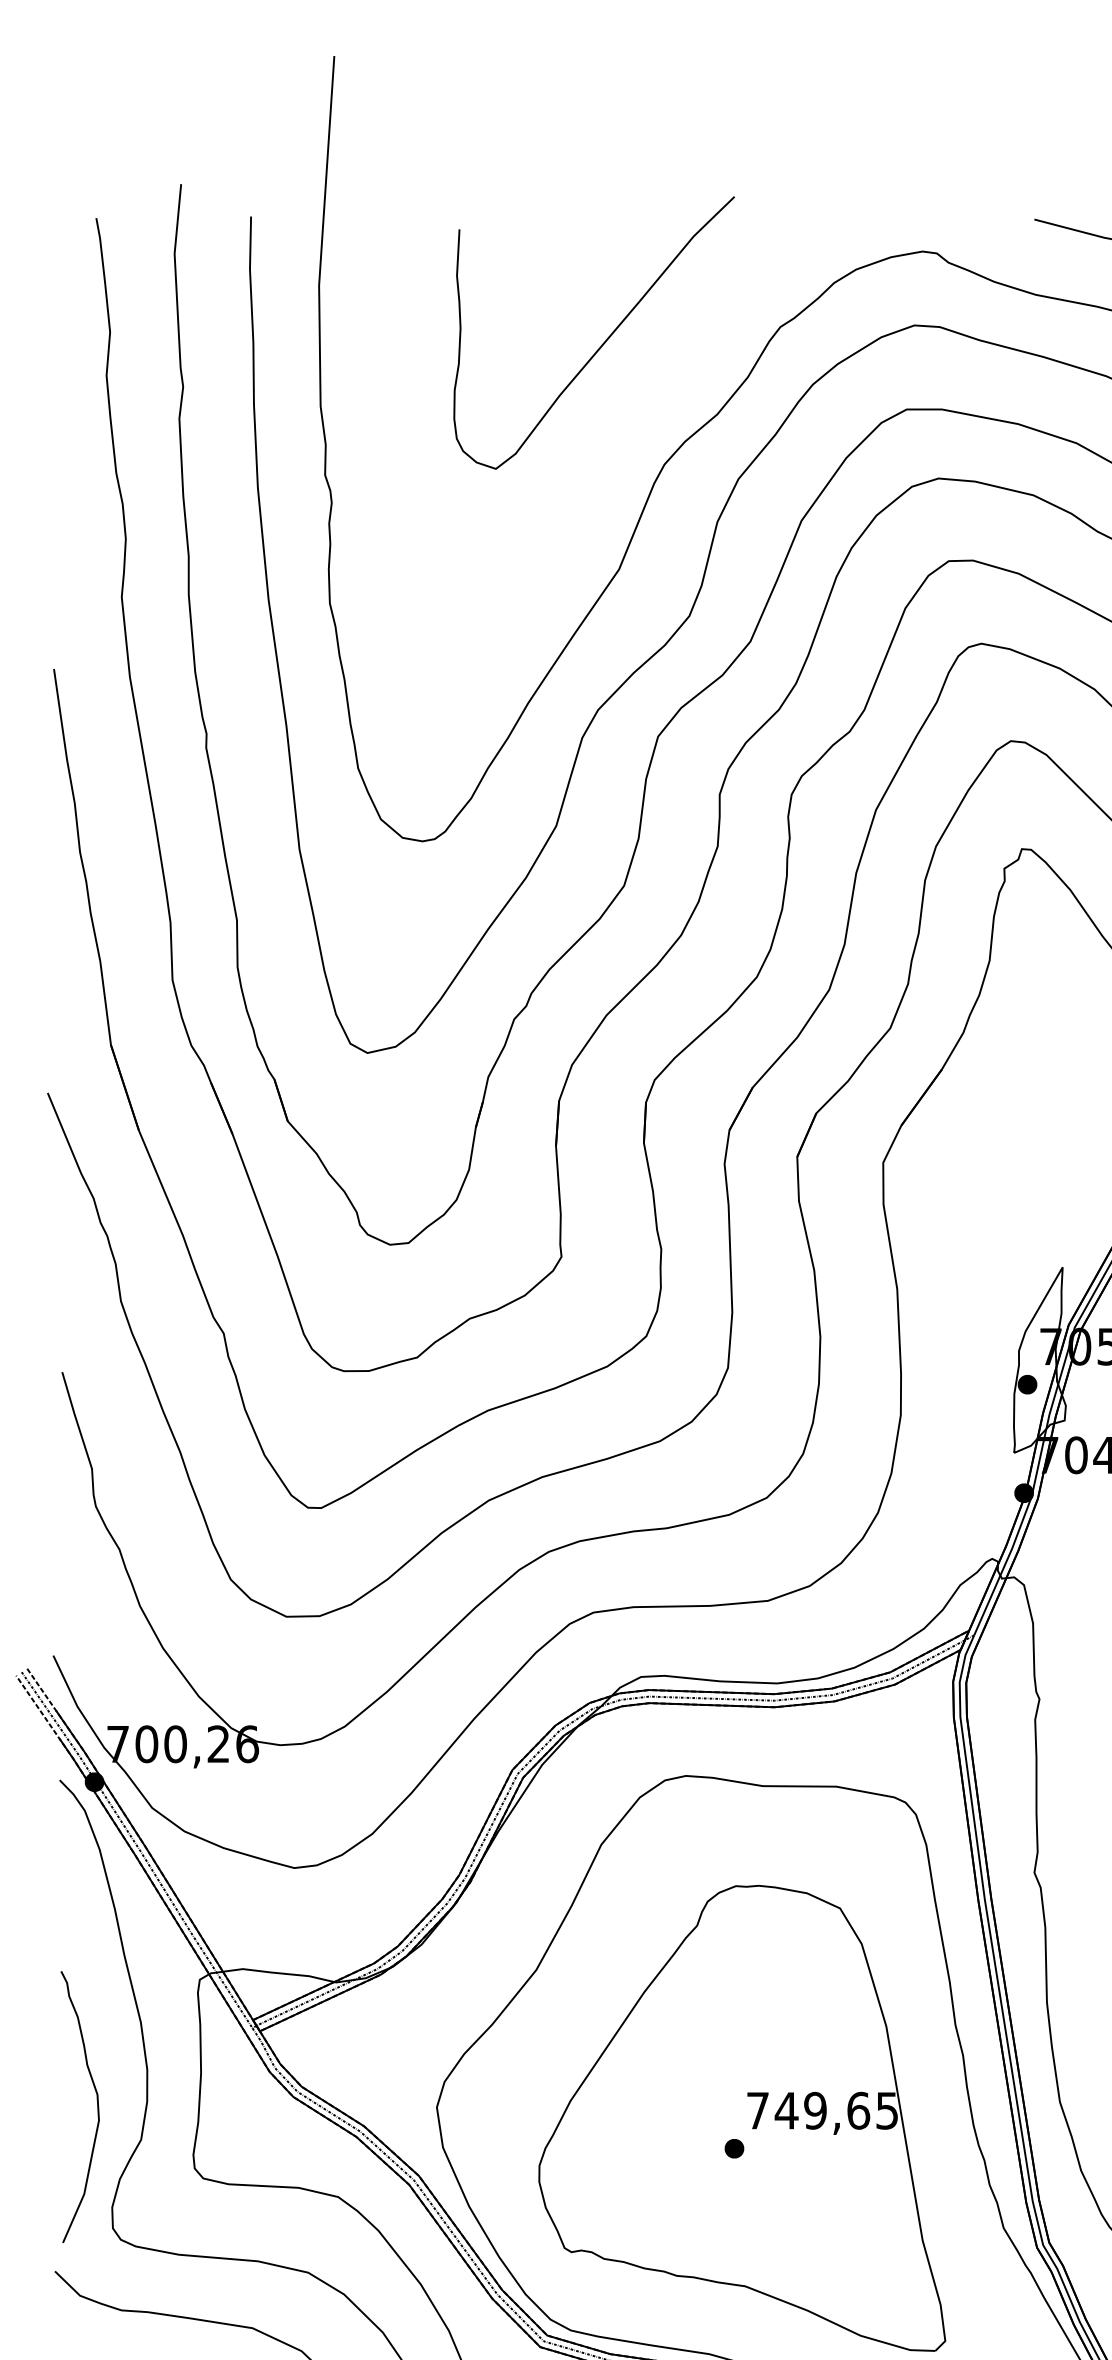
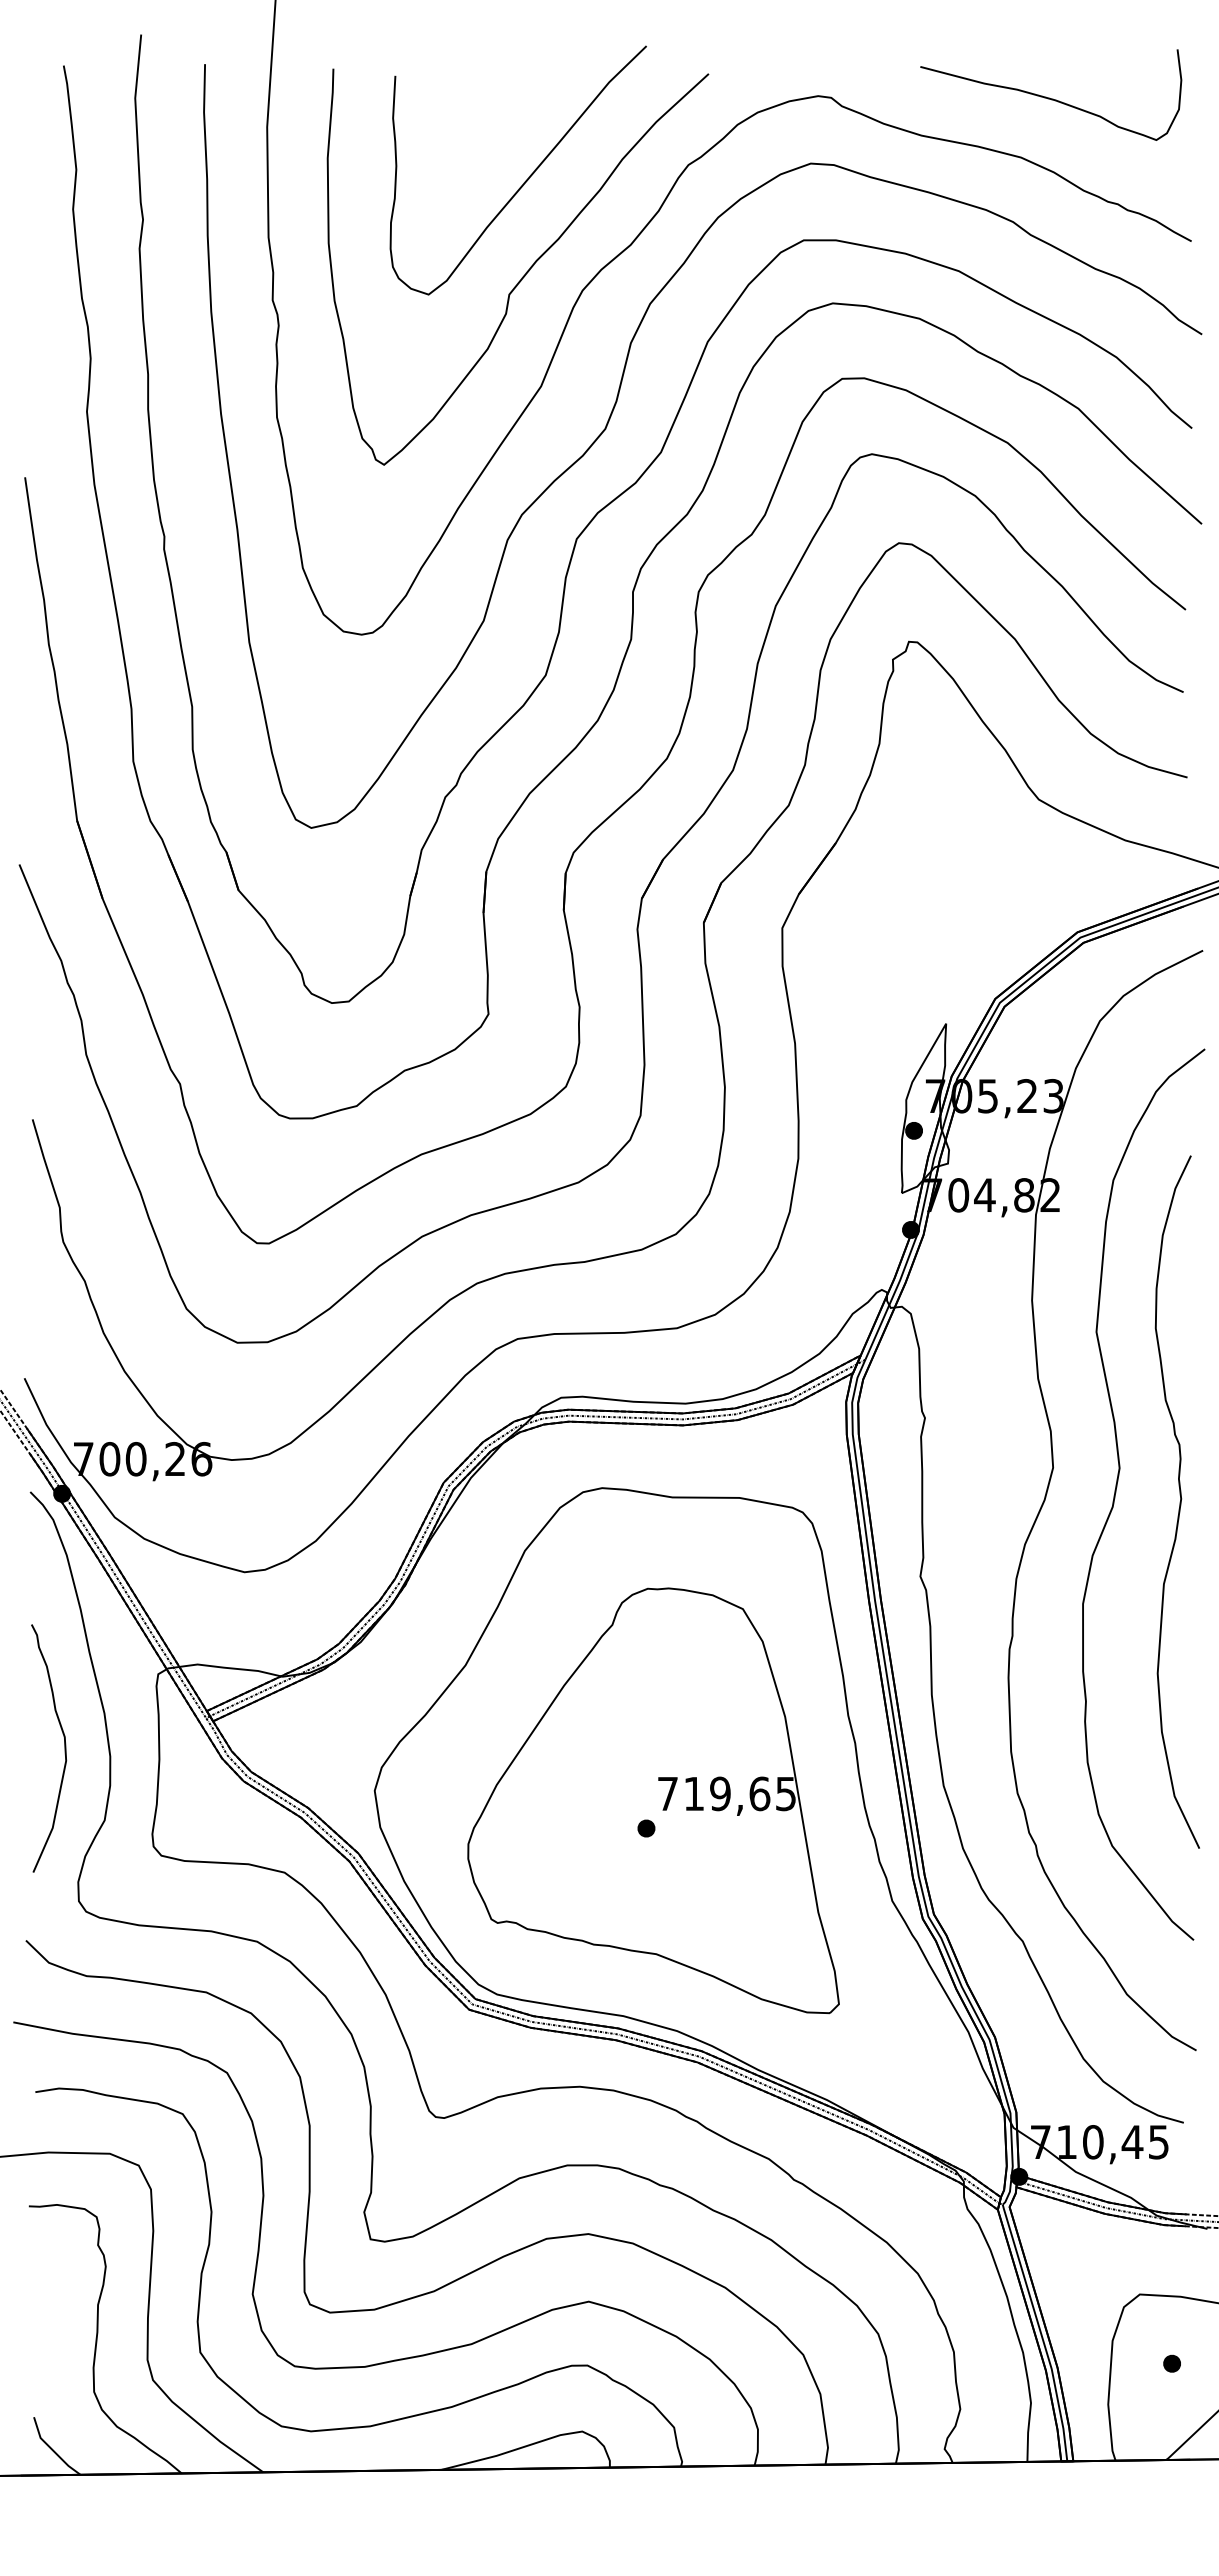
curve: (601, 444) -> (525, 272), added
curve: (97, 2107) -> (64, 1748), moved
text: (787, 2110) -> (694, 1793), 749,65 -> 719,65

